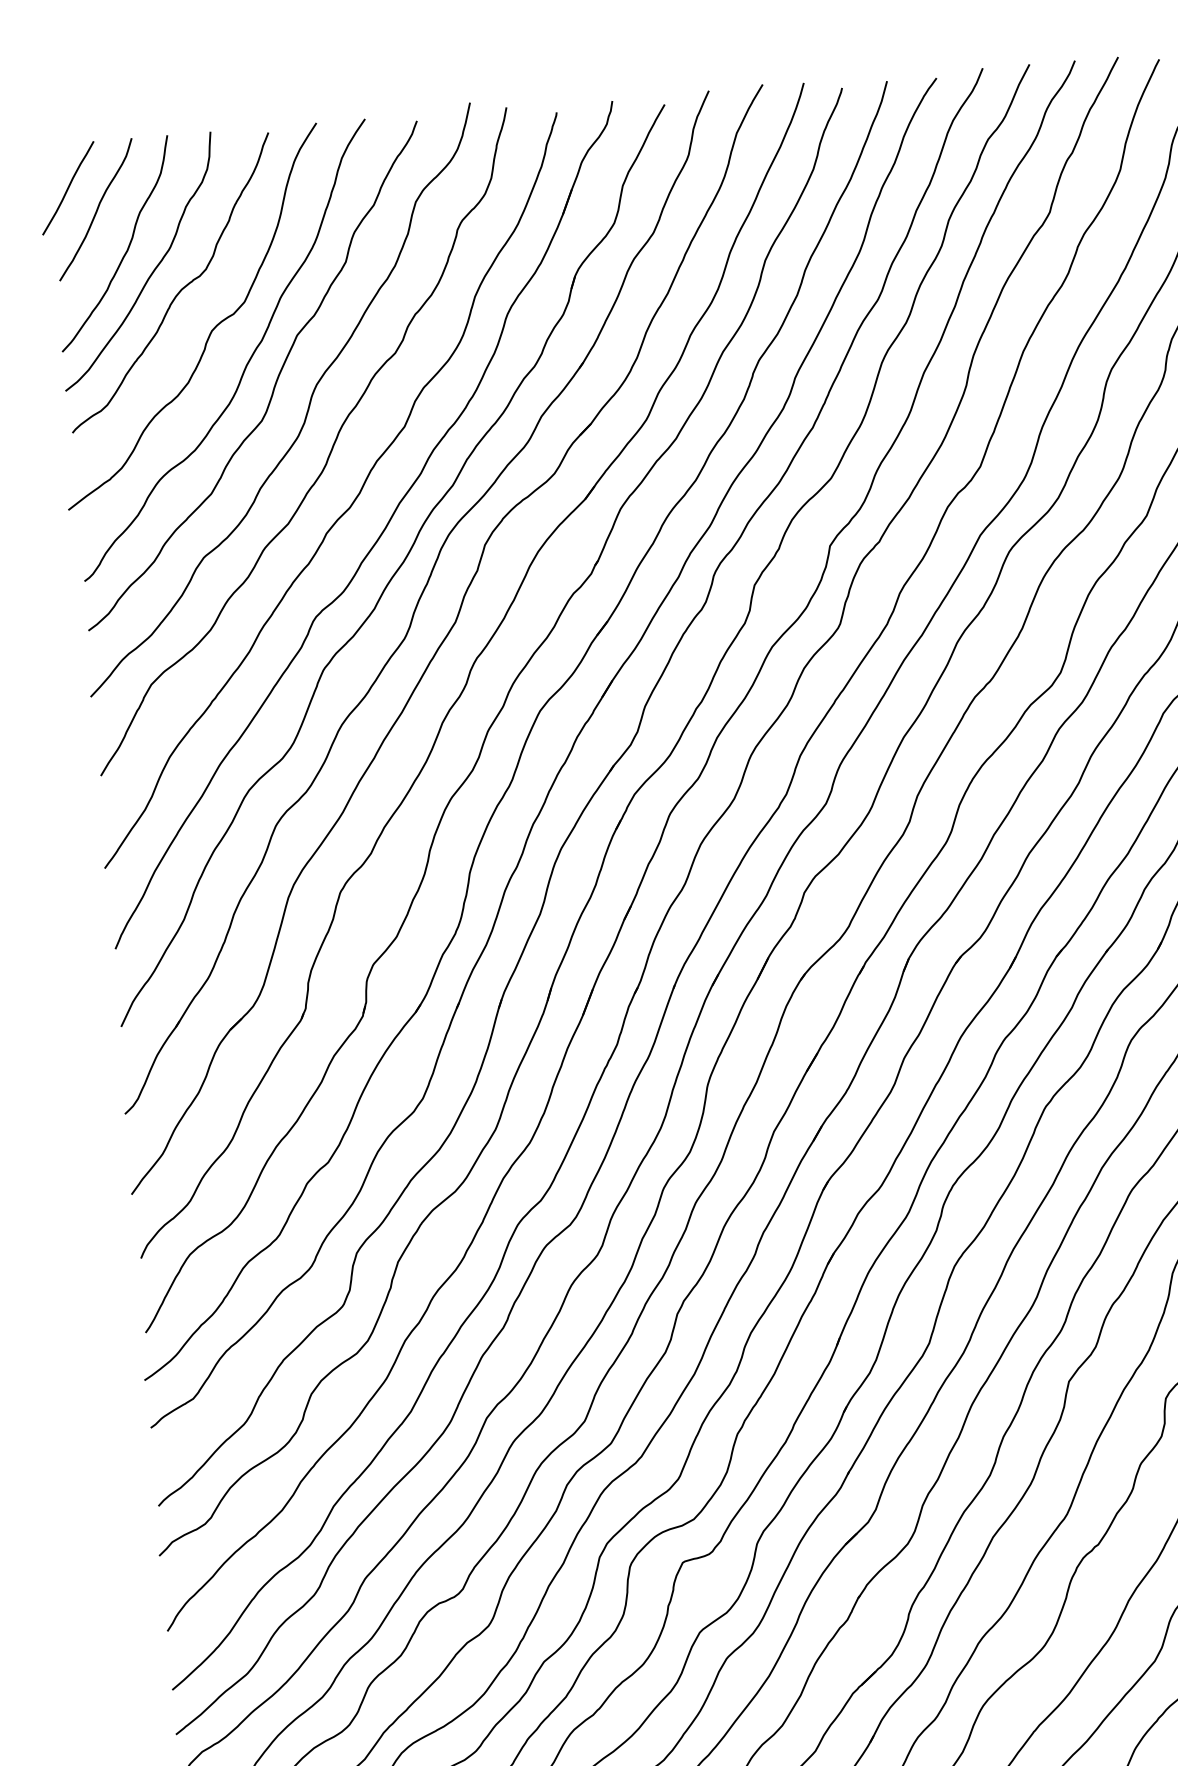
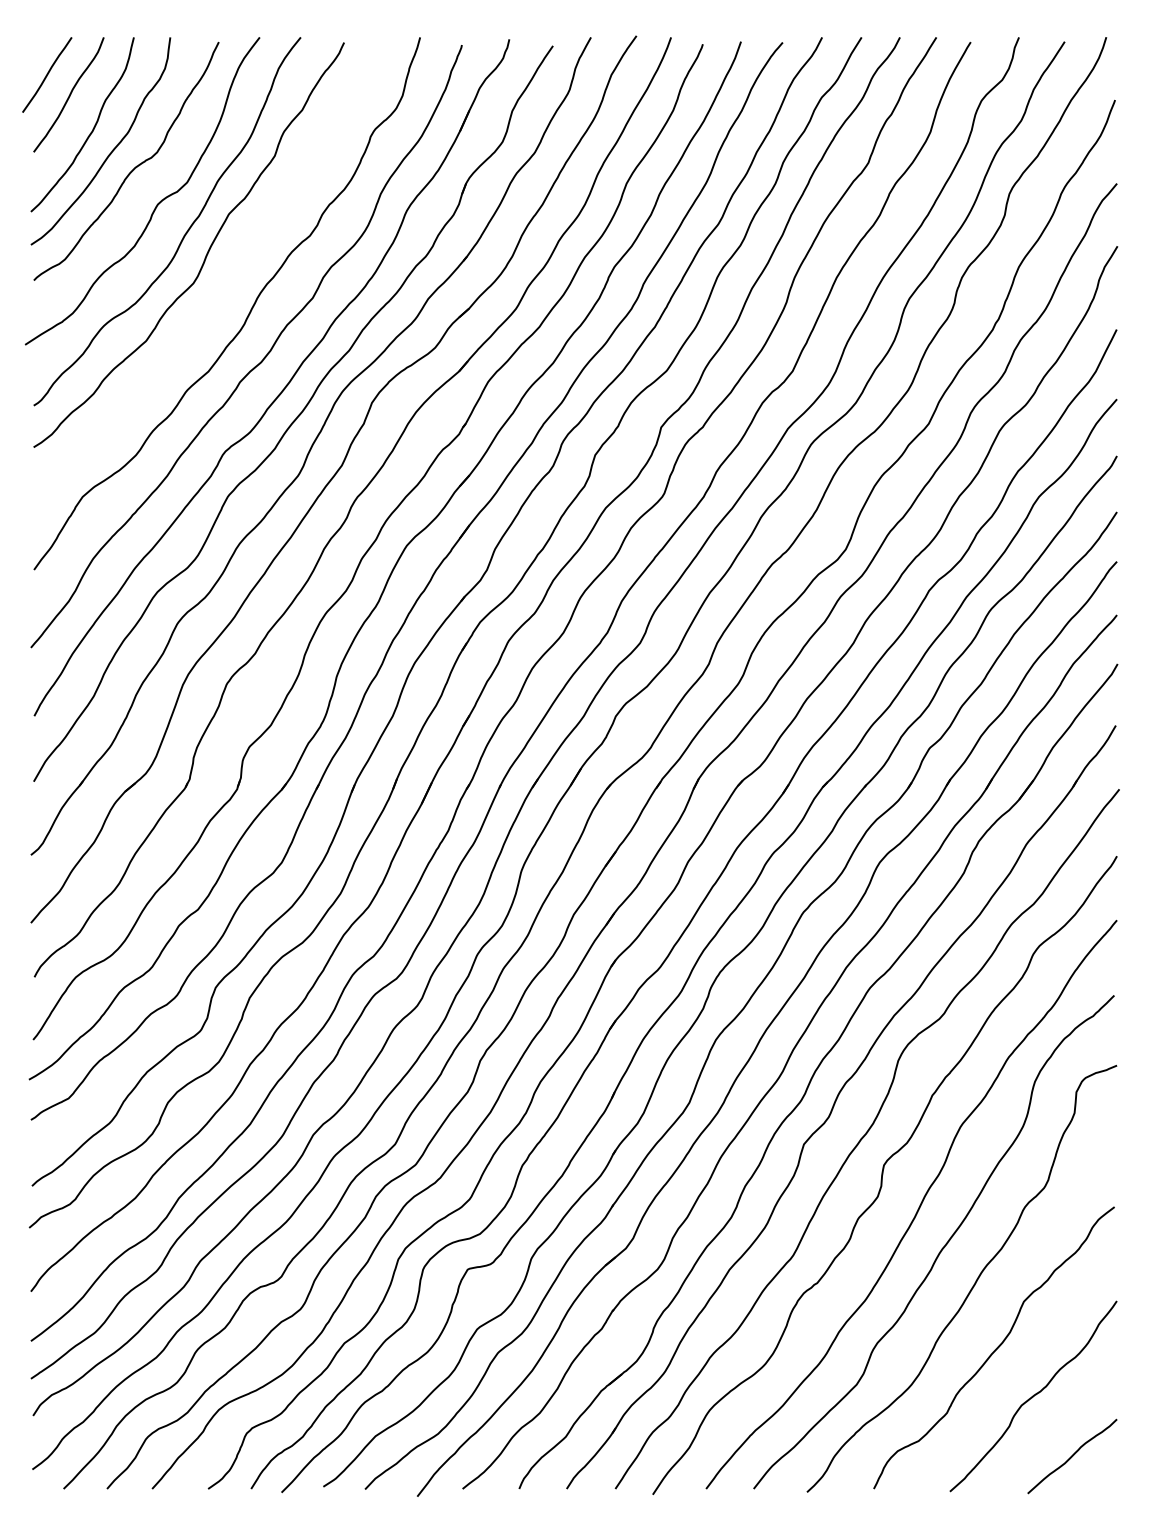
curve: (308, 404) -> (233, 272), removed

